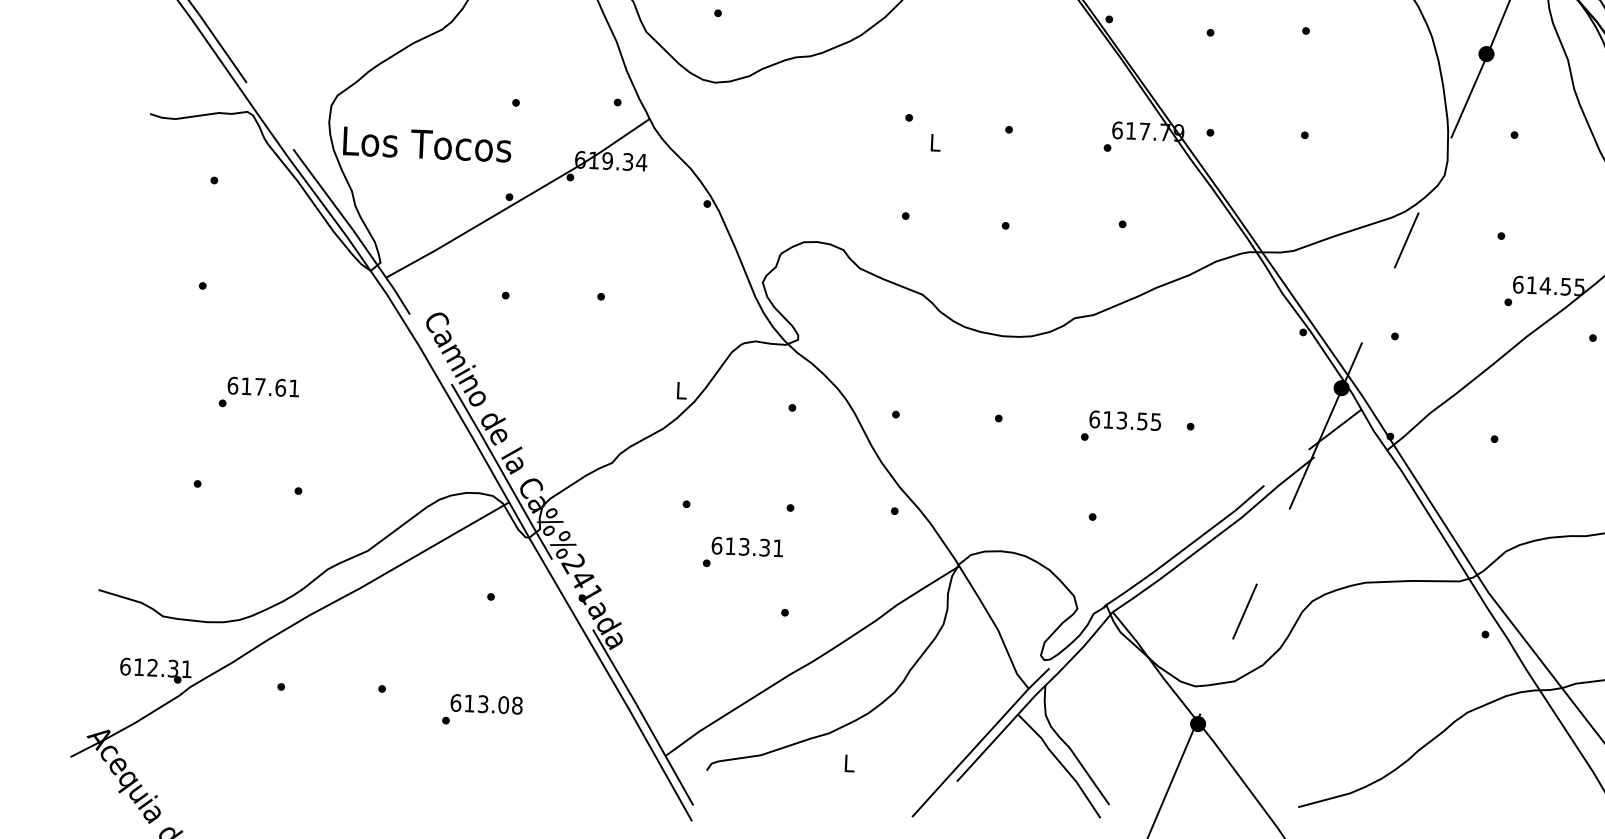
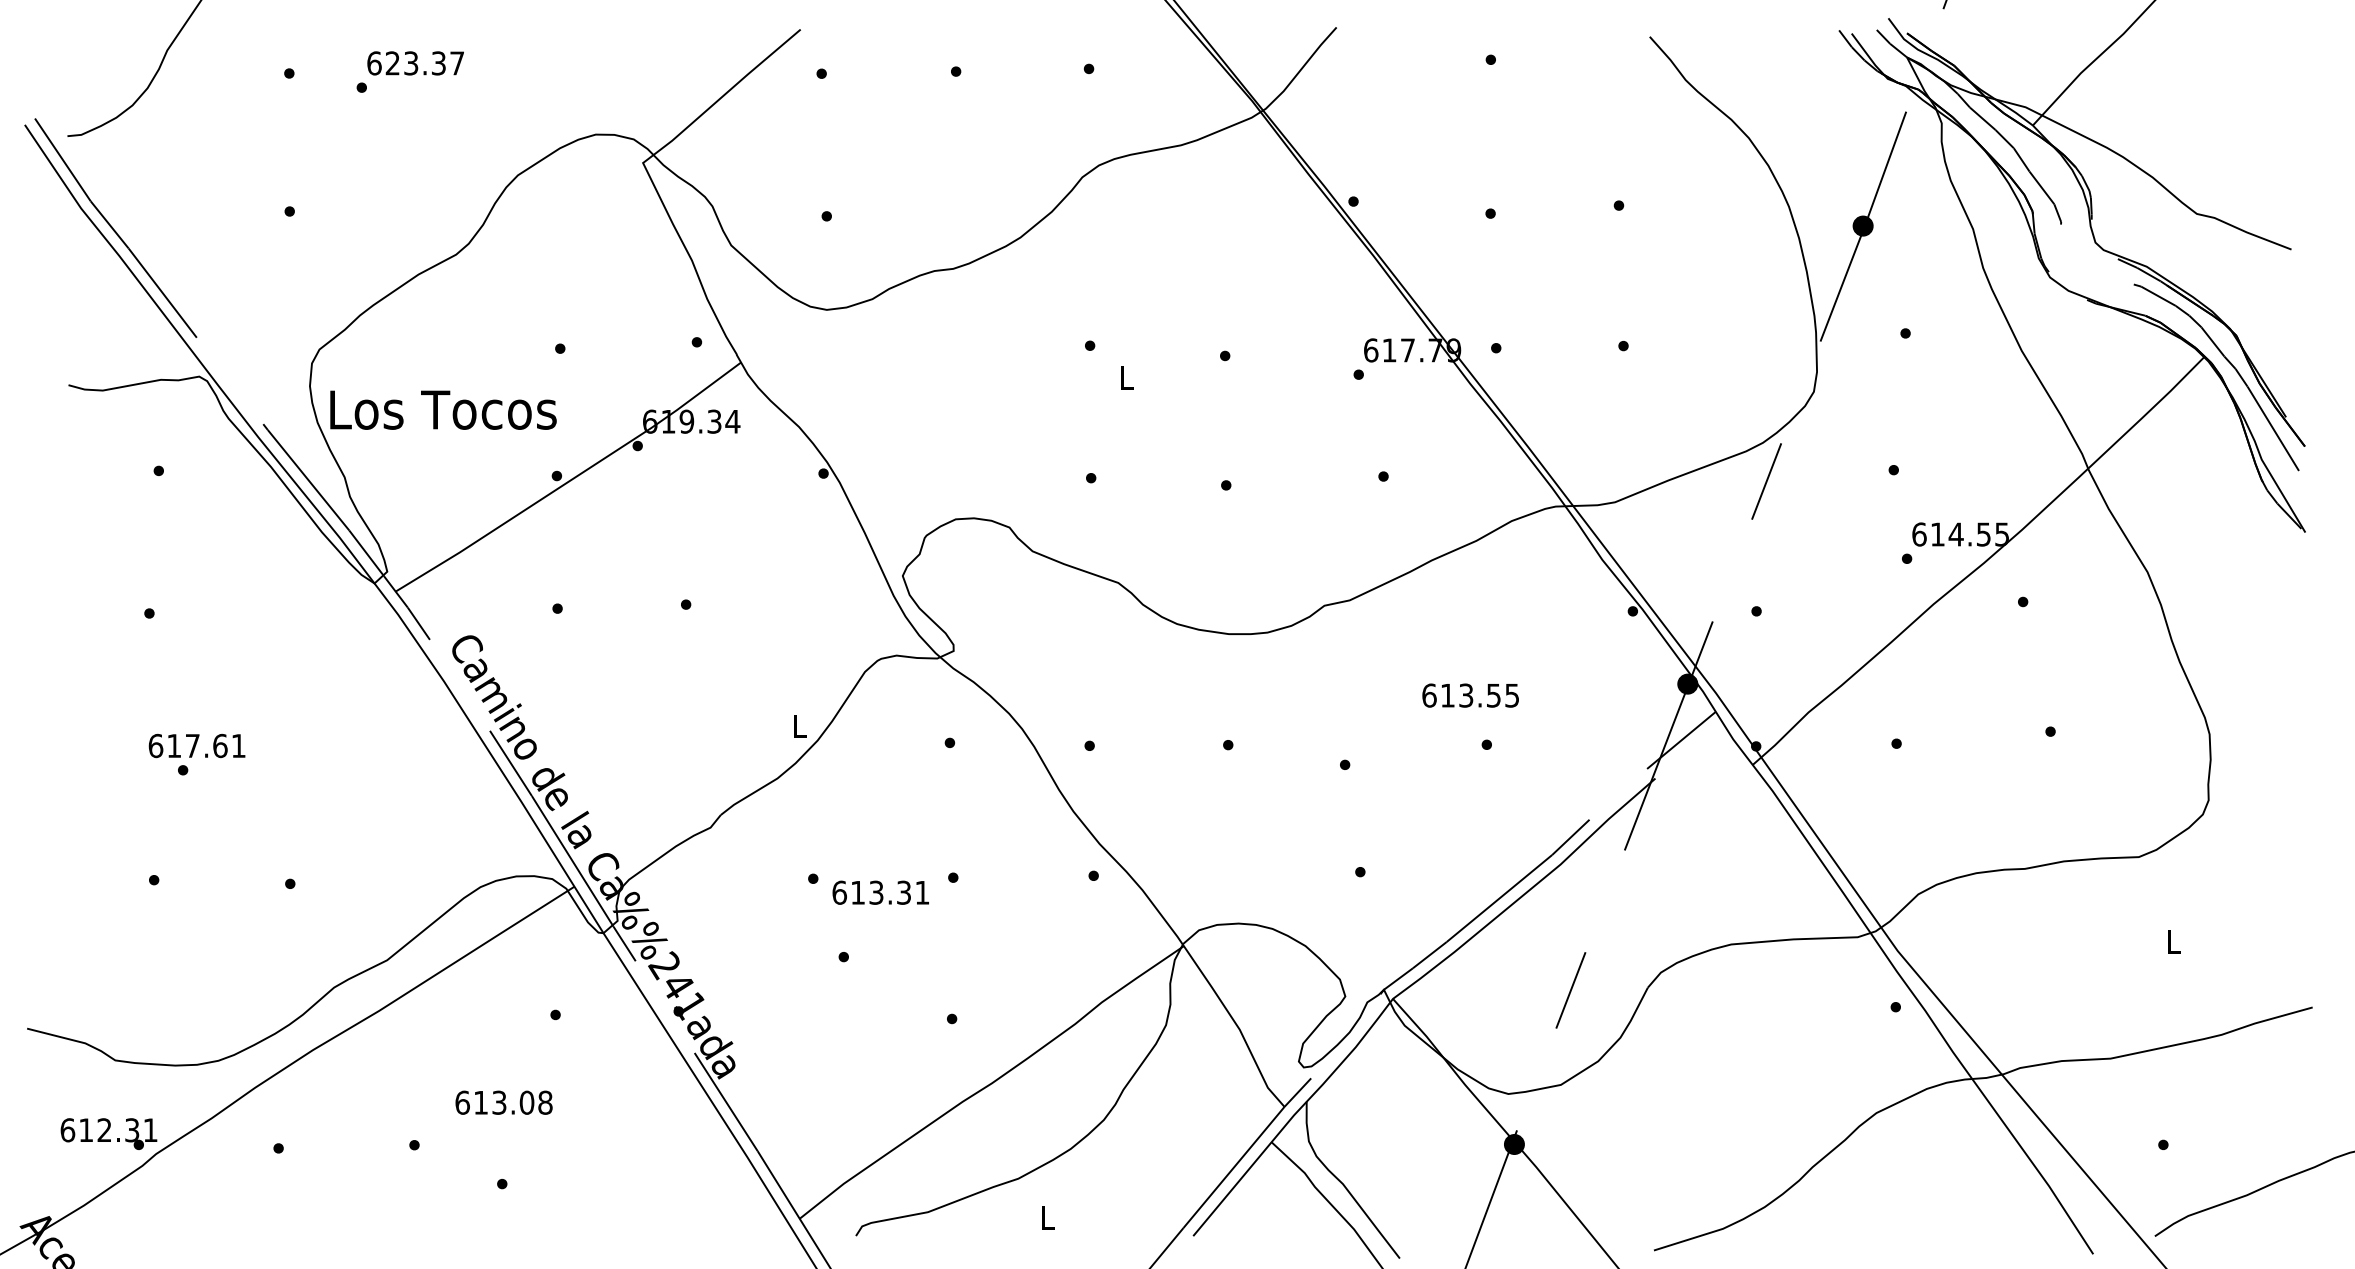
text: (263, 386) -> (196, 745), moved
text: (1125, 420) -> (1470, 695), moved
text: (747, 546) -> (880, 892), moved
text: (486, 704) -> (503, 1102), moved

